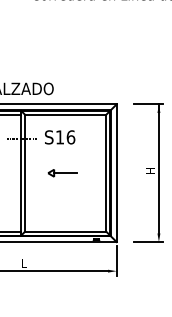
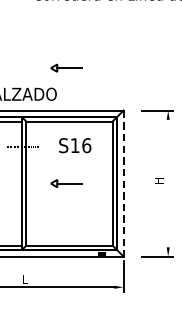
part: (62, 64) -> (66, 68), added
text: (60, 137) -> (75, 145), moved
line: (158, 168) -> (167, 178), removed
line: (116, 173) -> (123, 183), solid -> dashed

